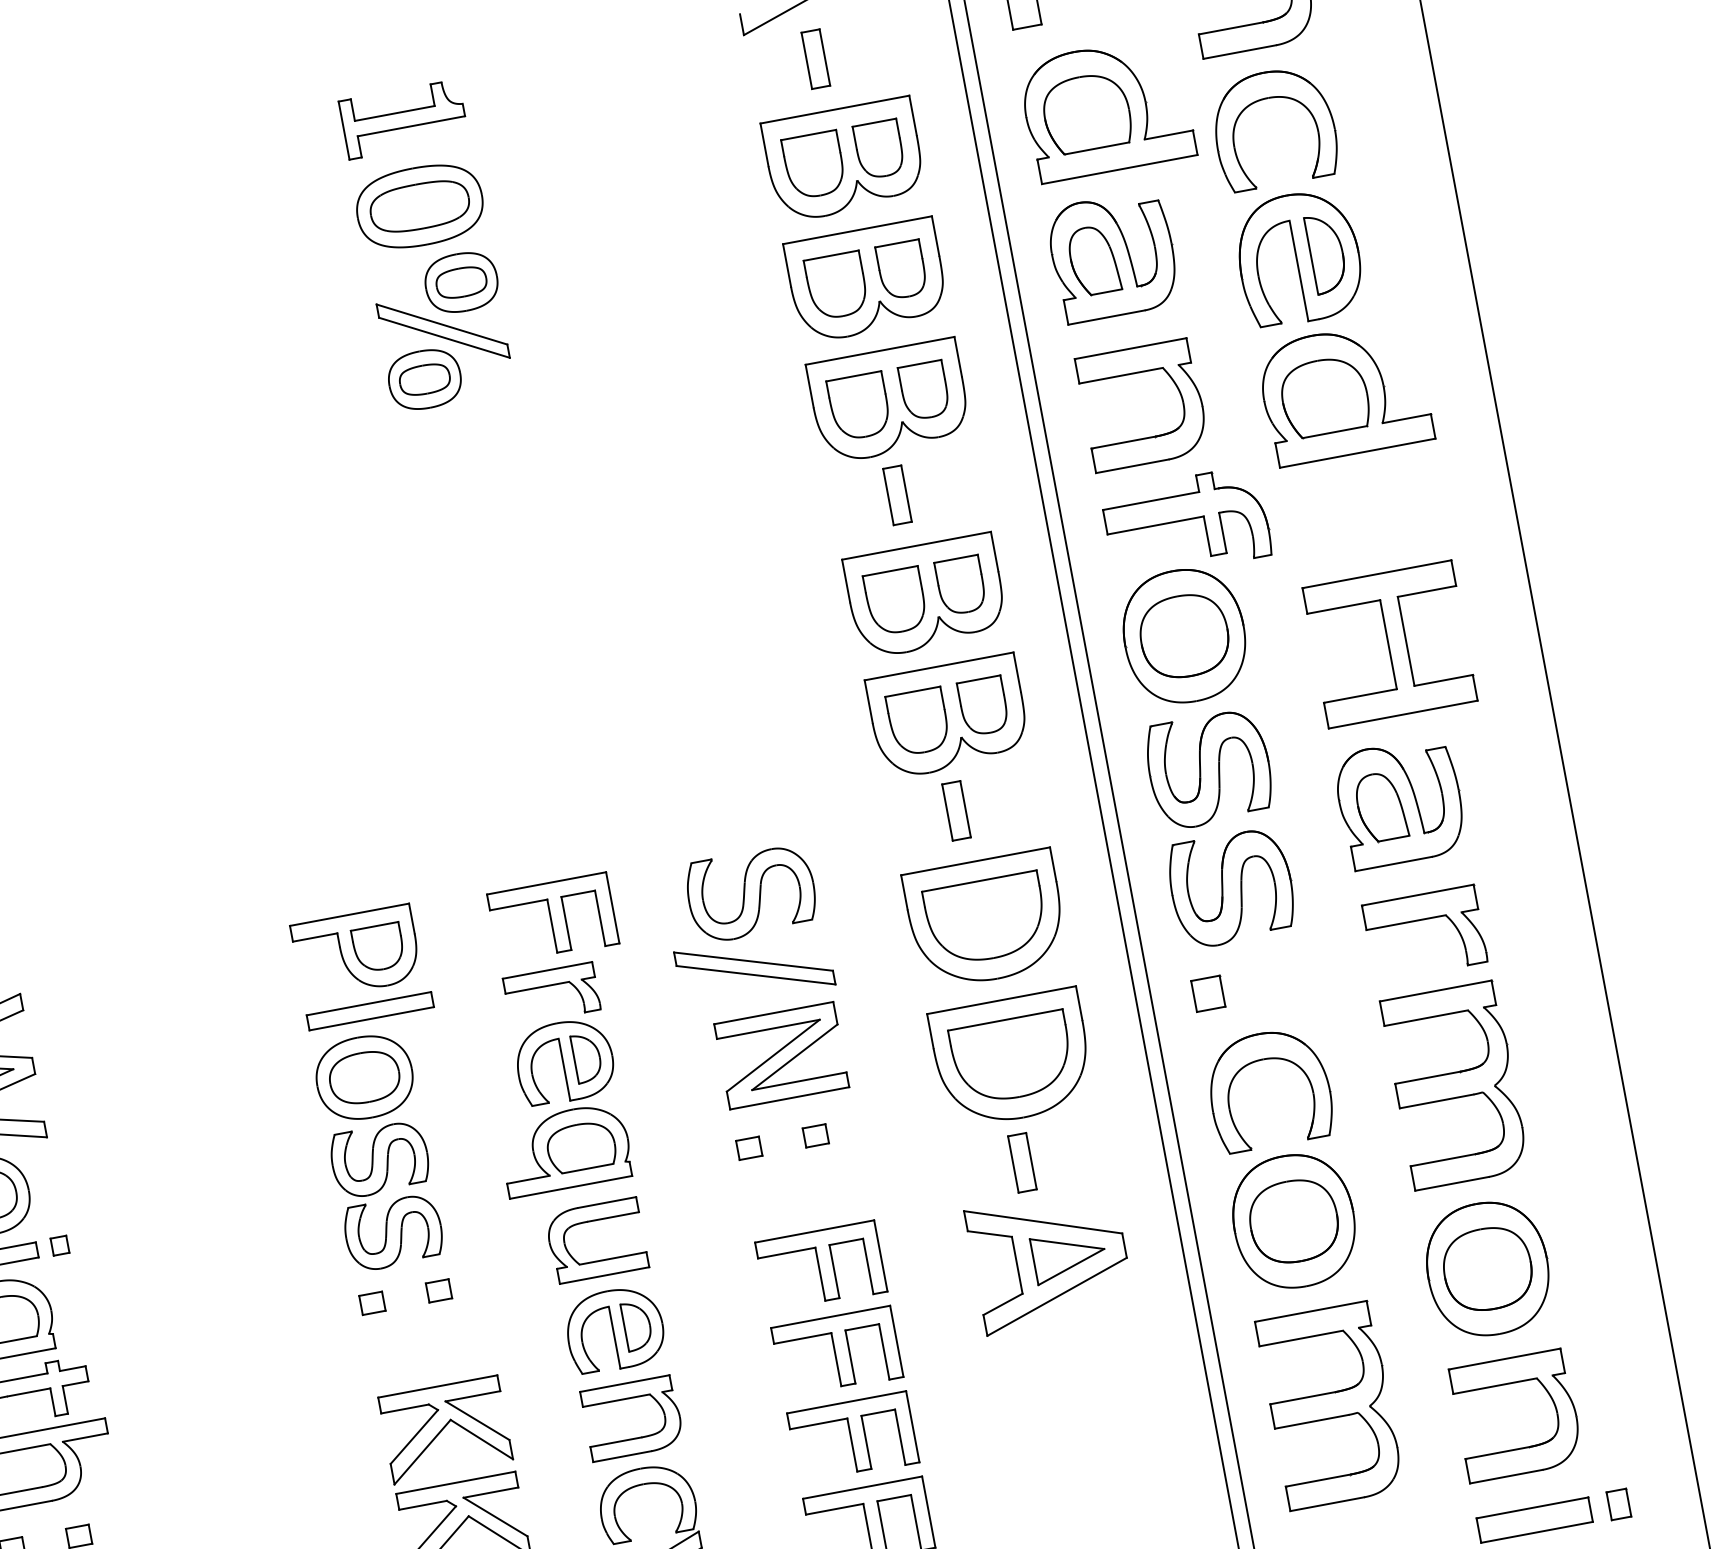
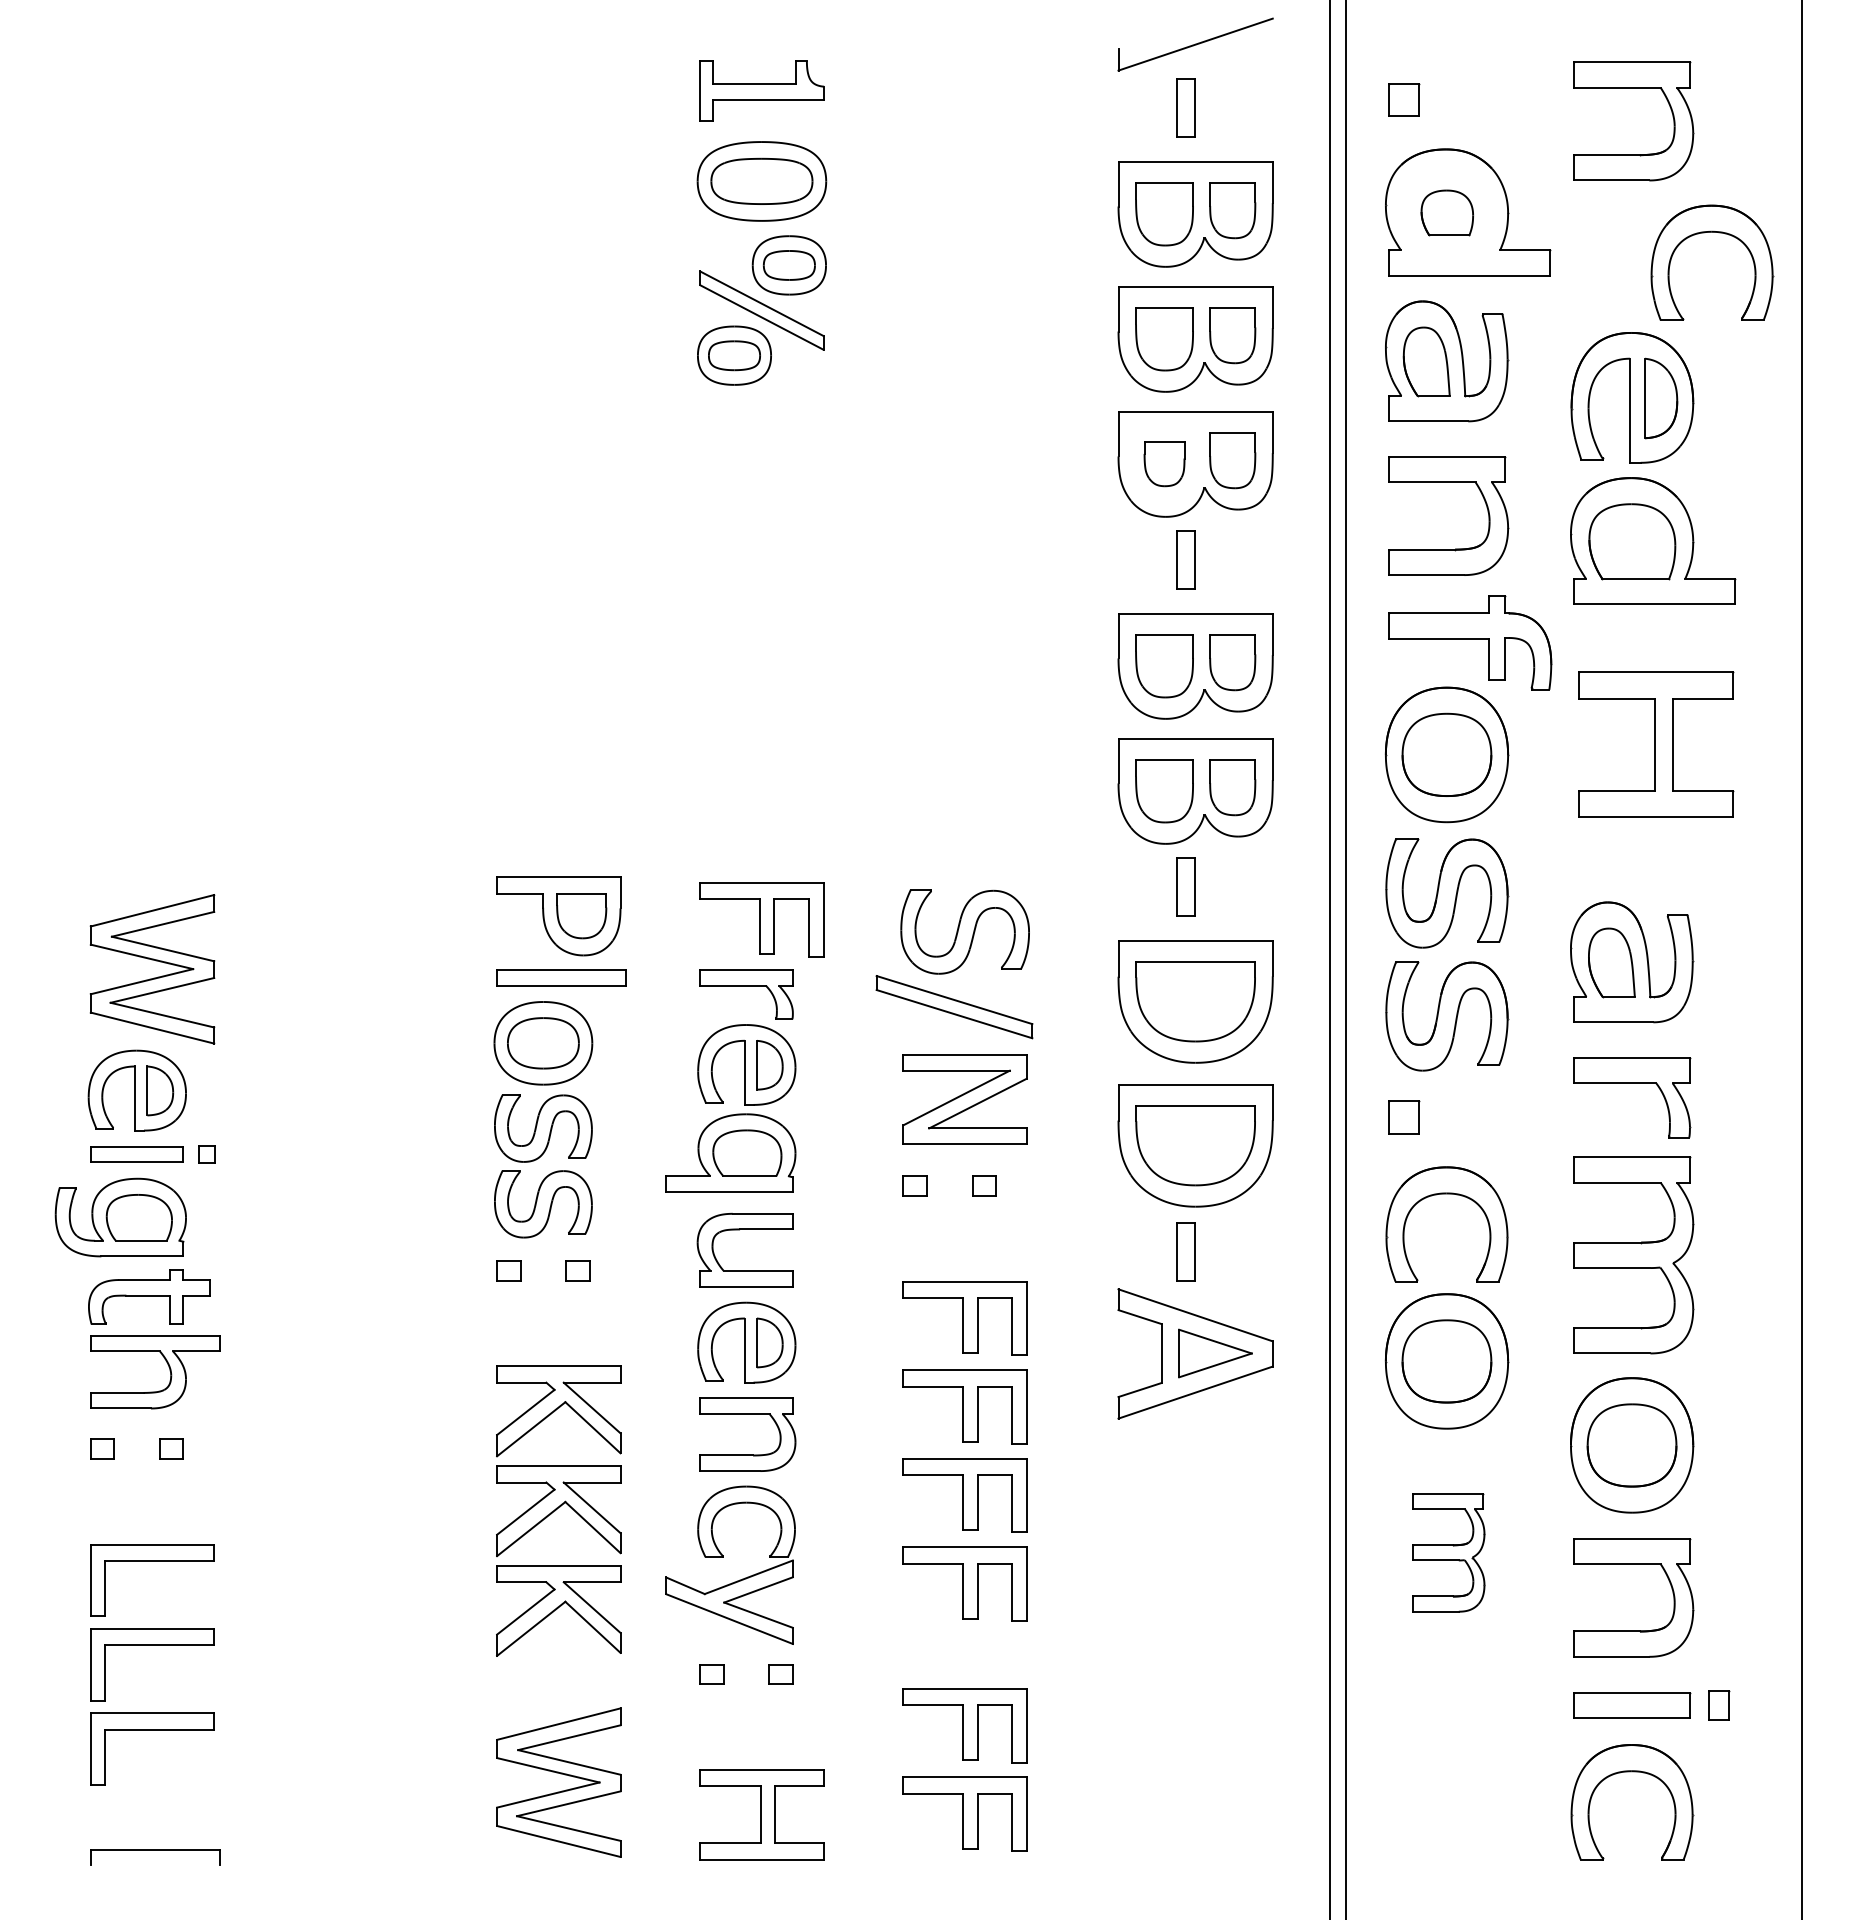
part: (1276, 98) -> (1719, 233), moved
part: (1087, 112) -> (1447, 212), size x0.6
part: (859, 406) -> (1164, 464), size x0.7
part: (1390, 644) -> (1656, 744), moved
part: (1329, 1405) -> (1448, 1552), size x0.6

